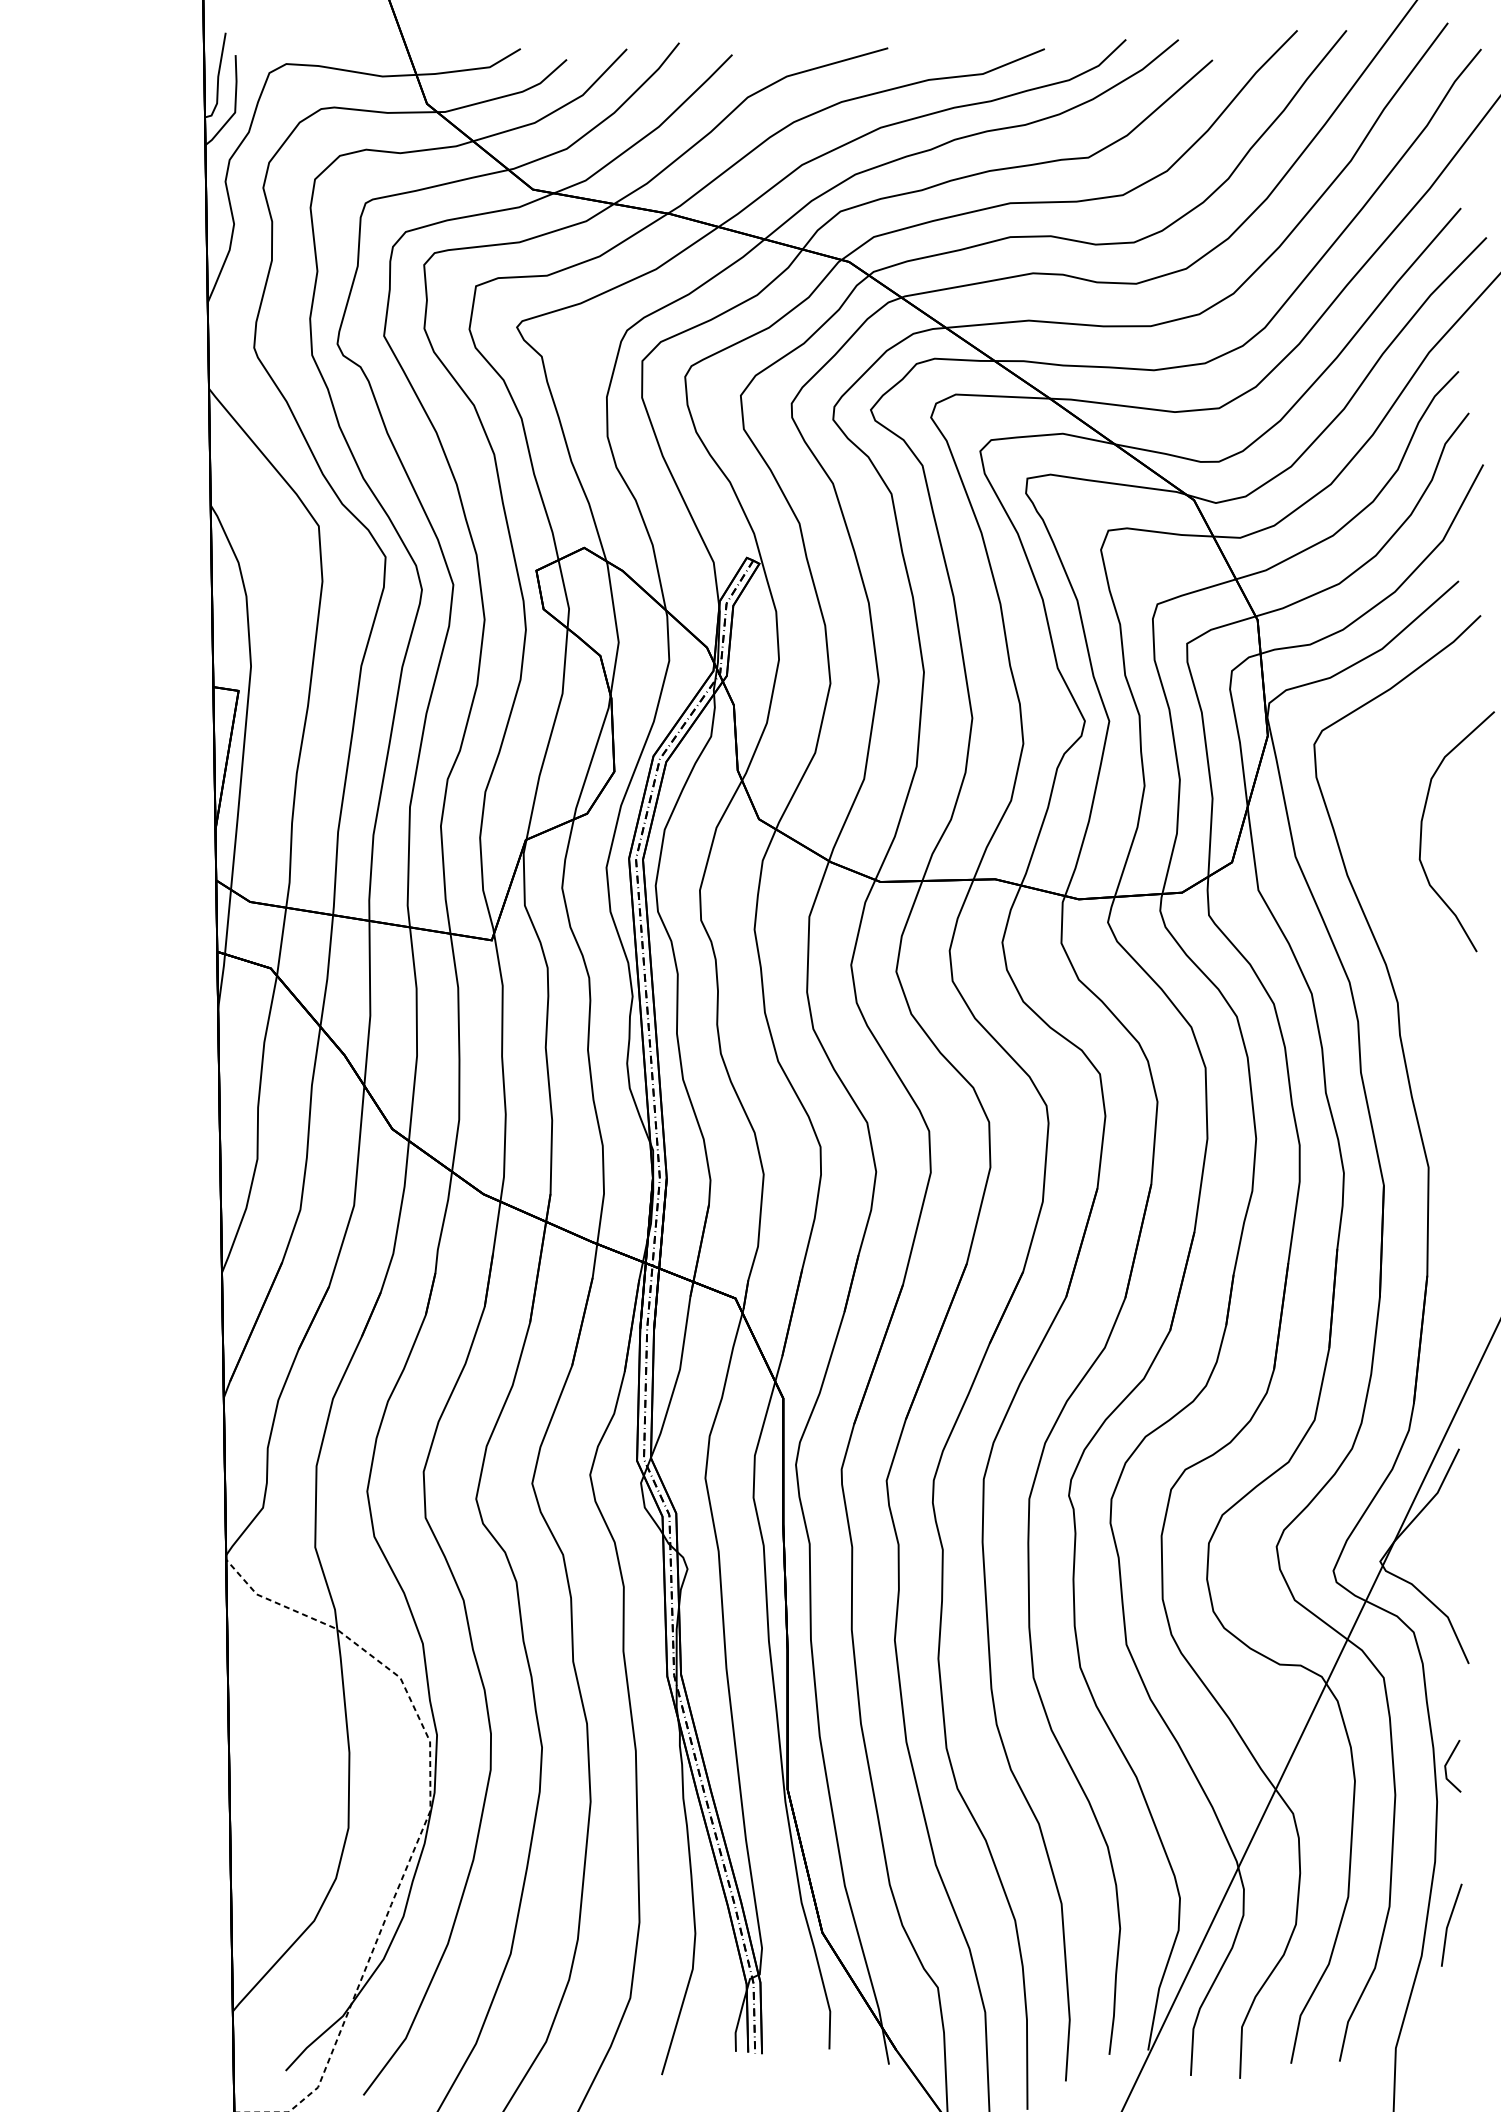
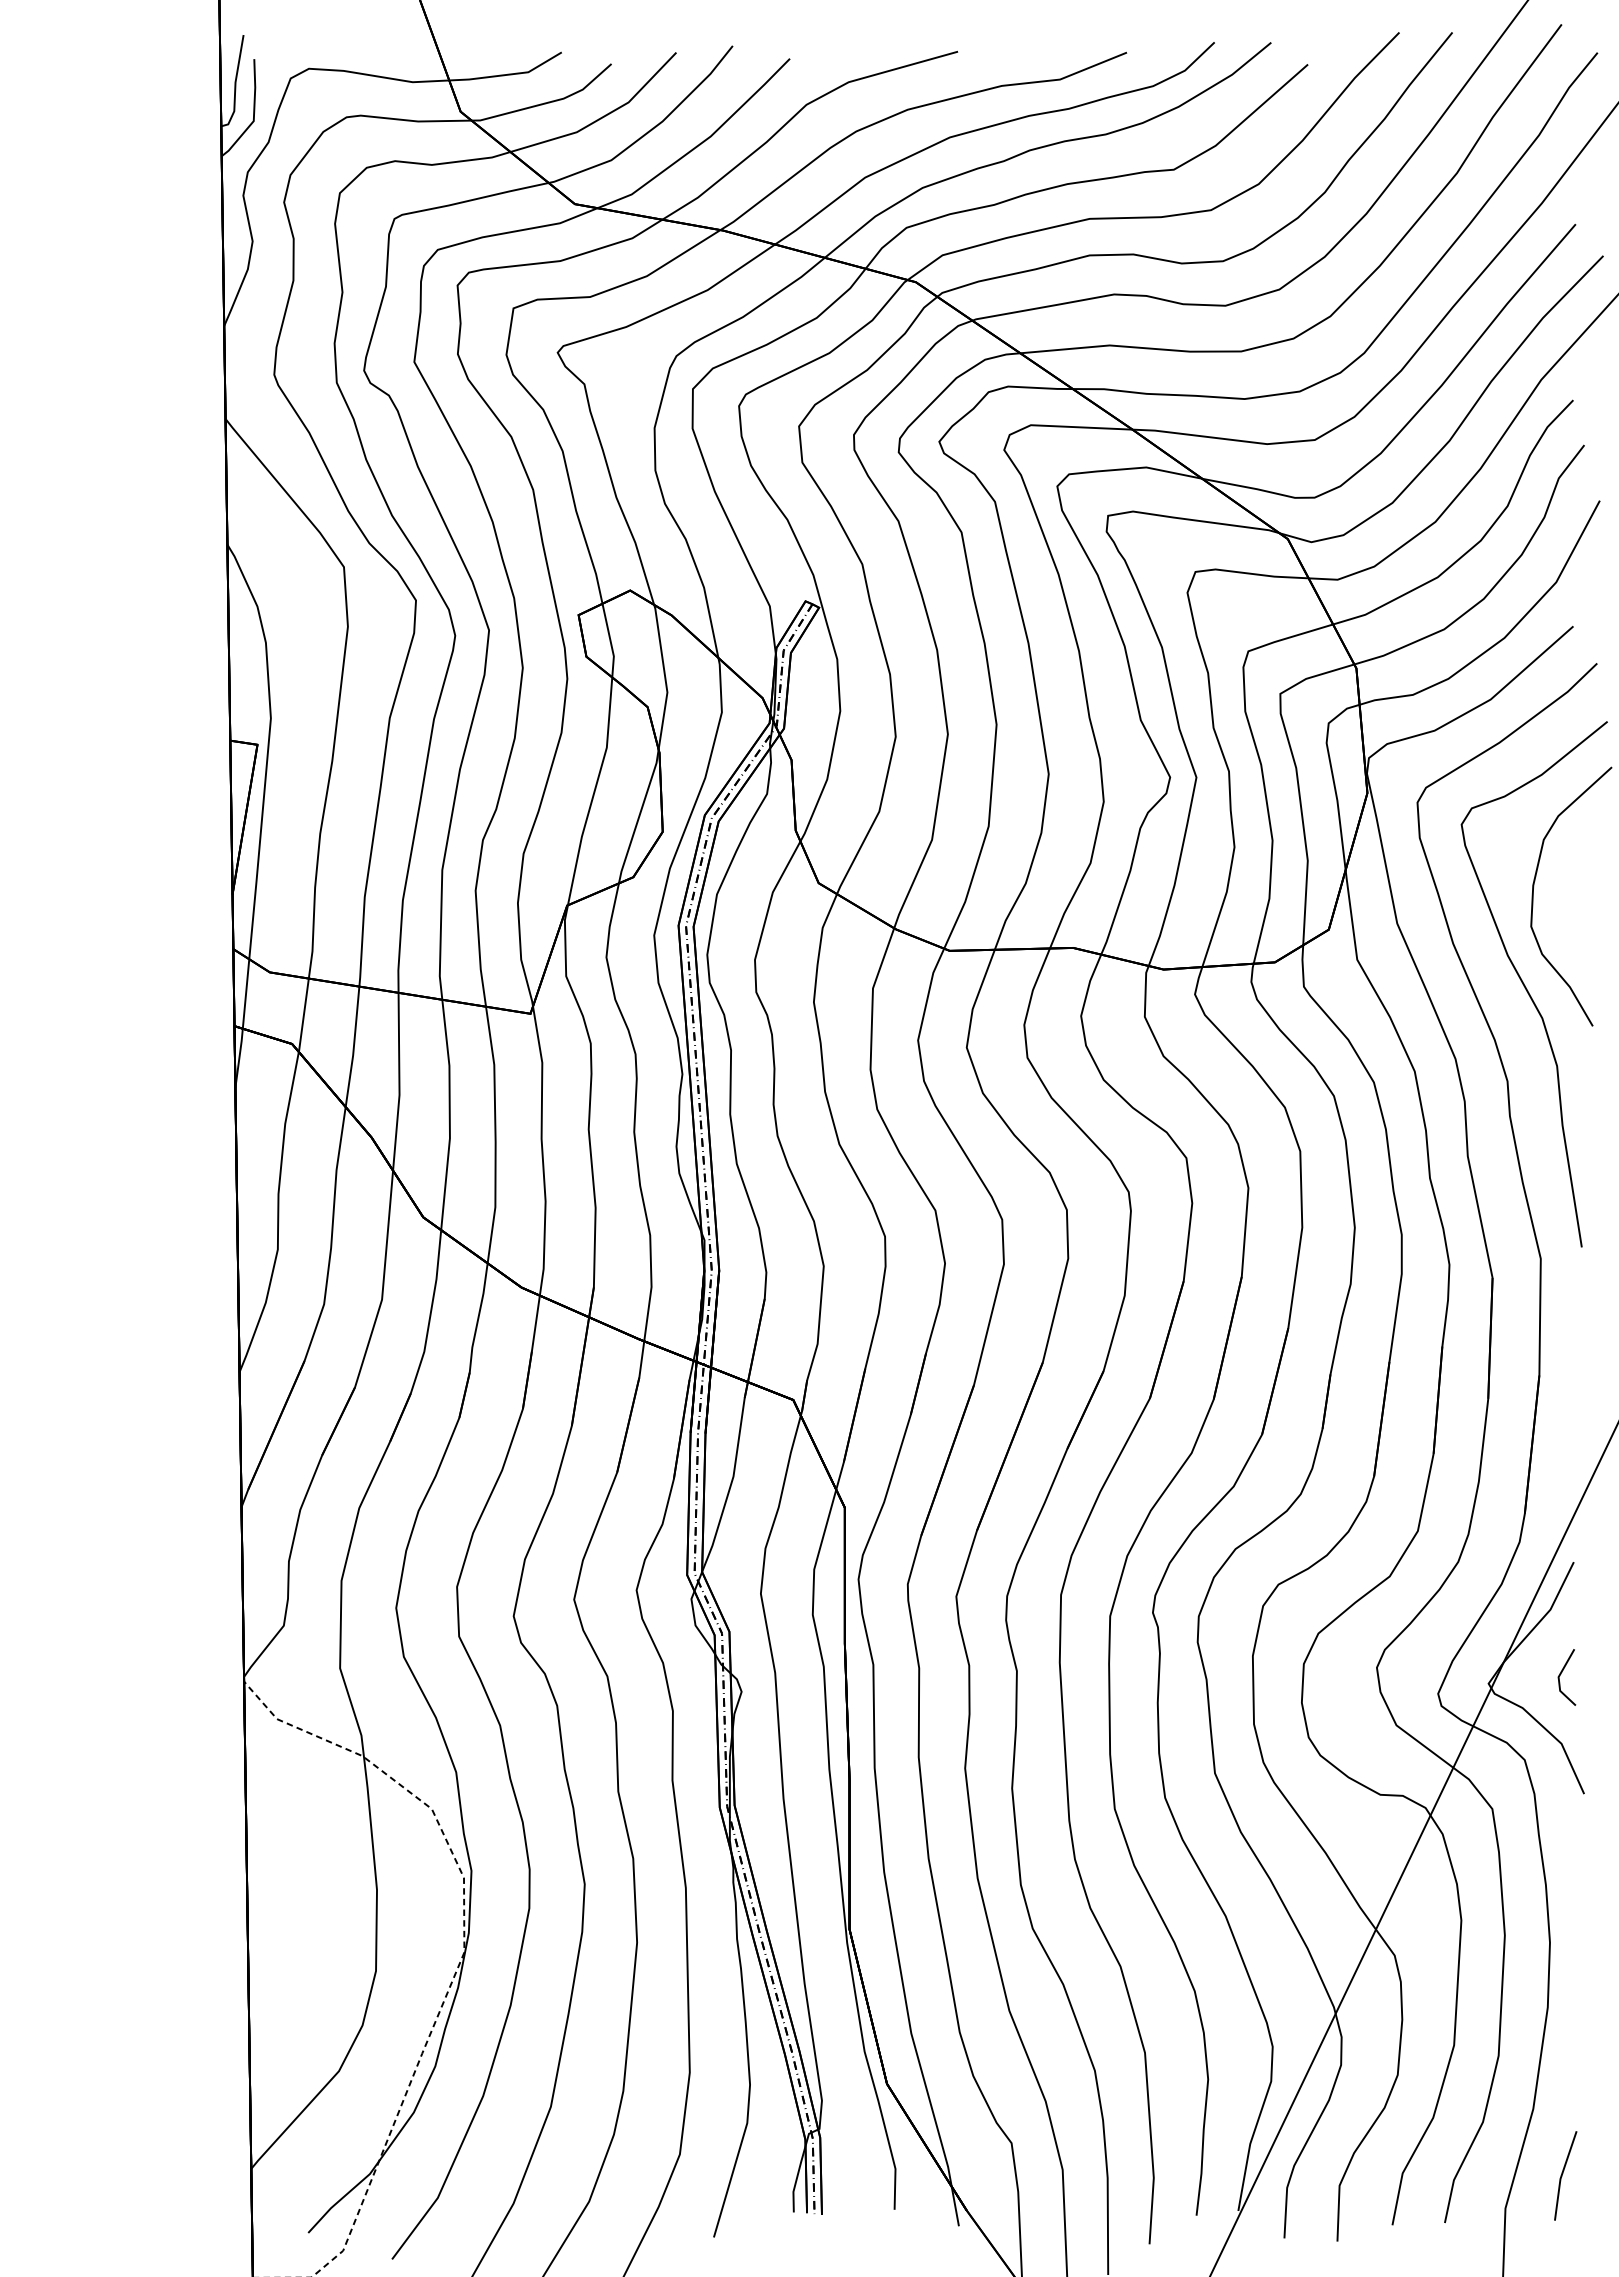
curve: (1415, 915) -> (1526, 987), added
line: (1447, 1763) -> (1561, 1674), moved
line: (1449, 1923) -> (1563, 2173), moved

